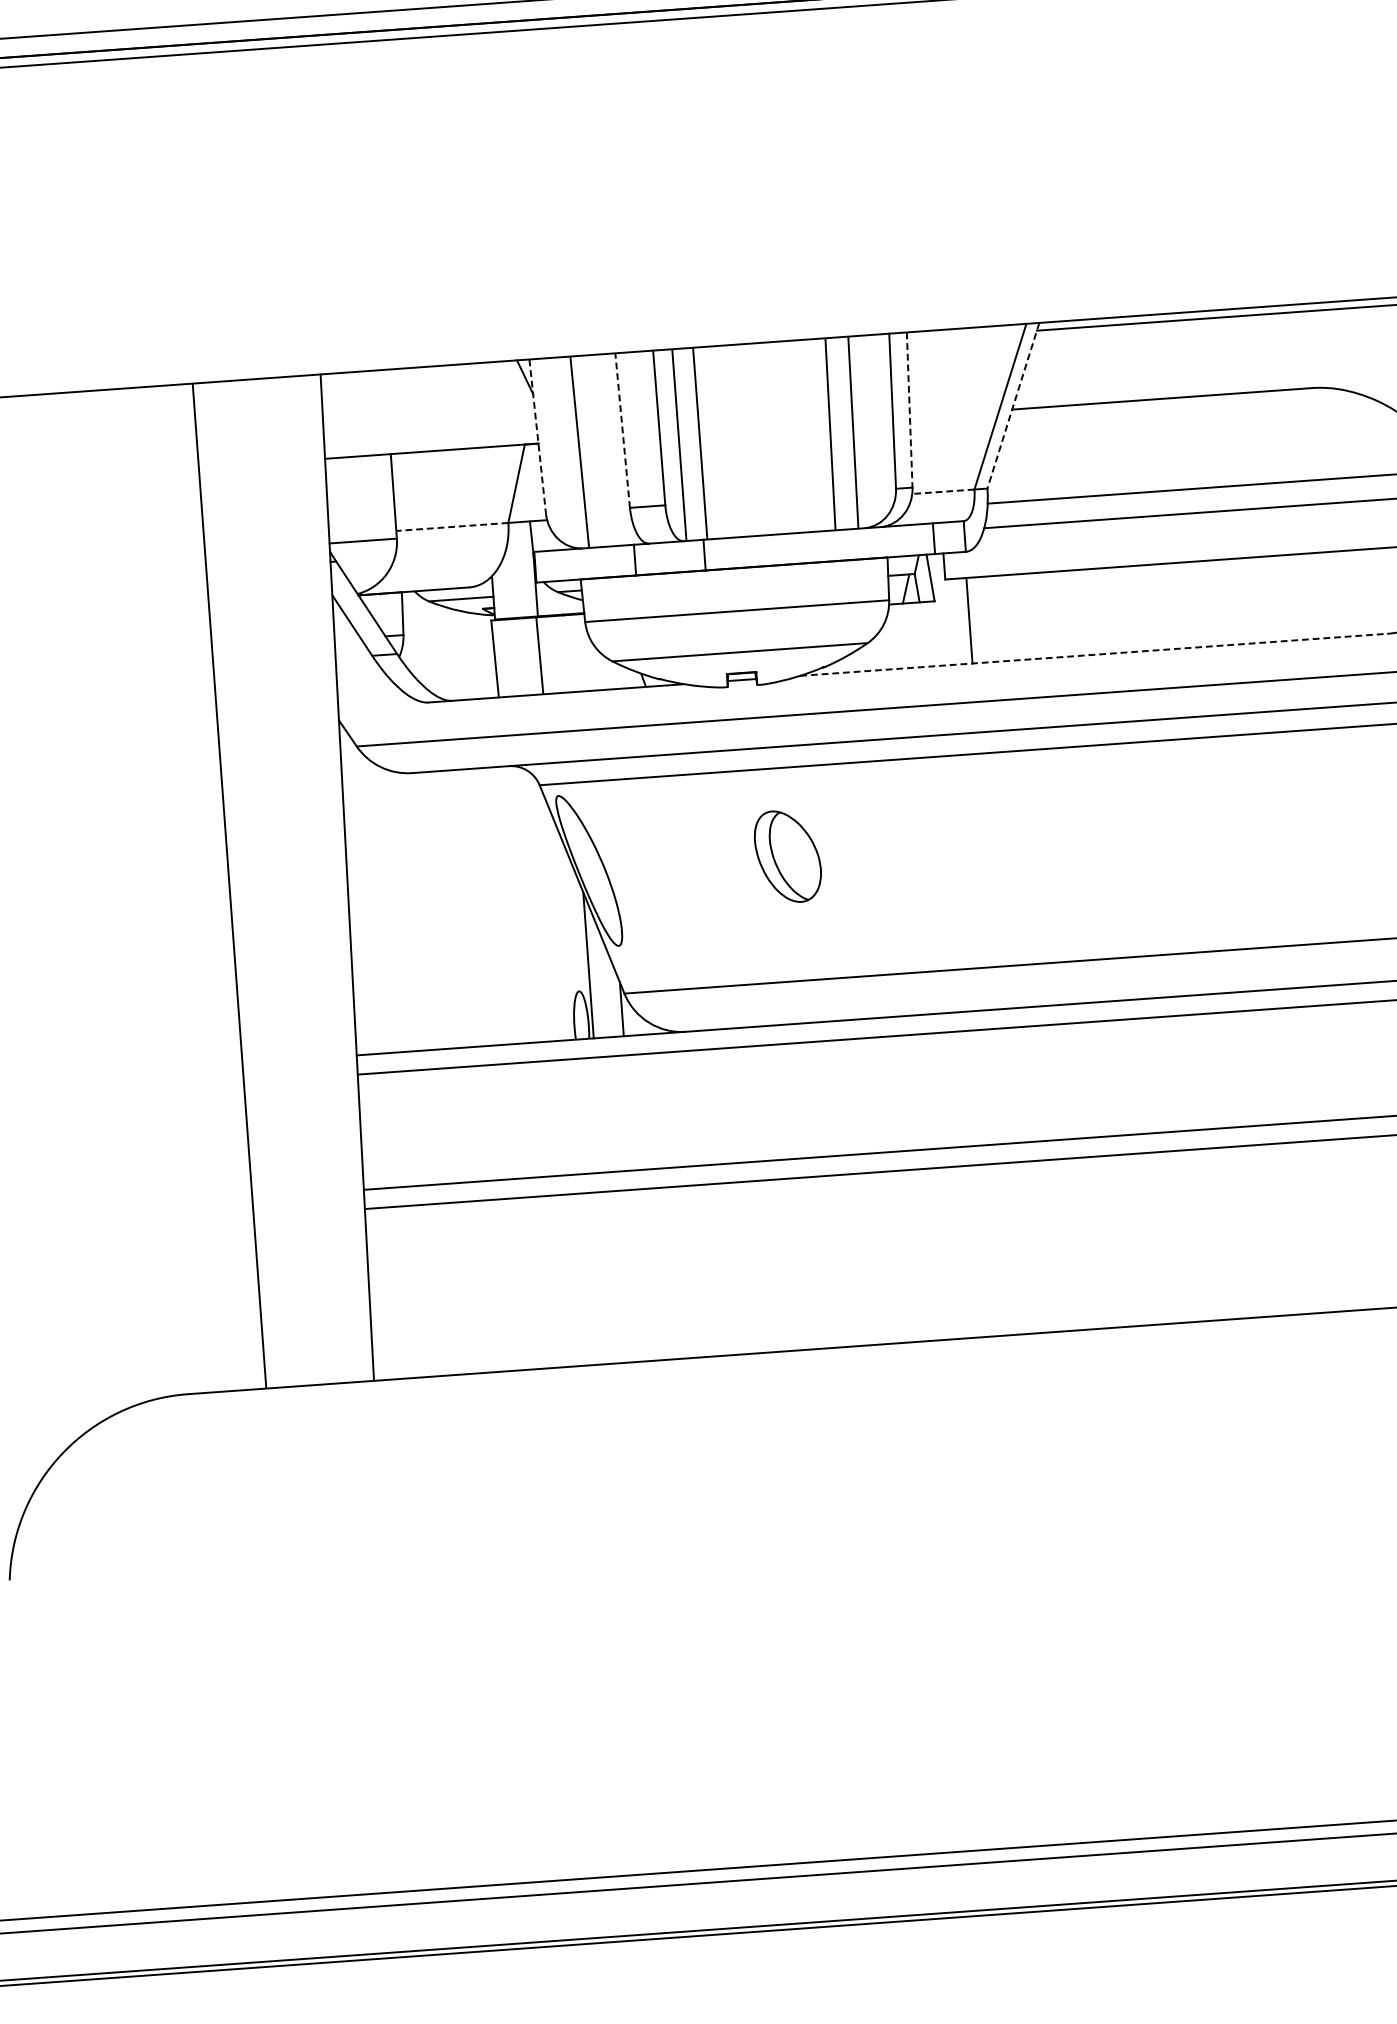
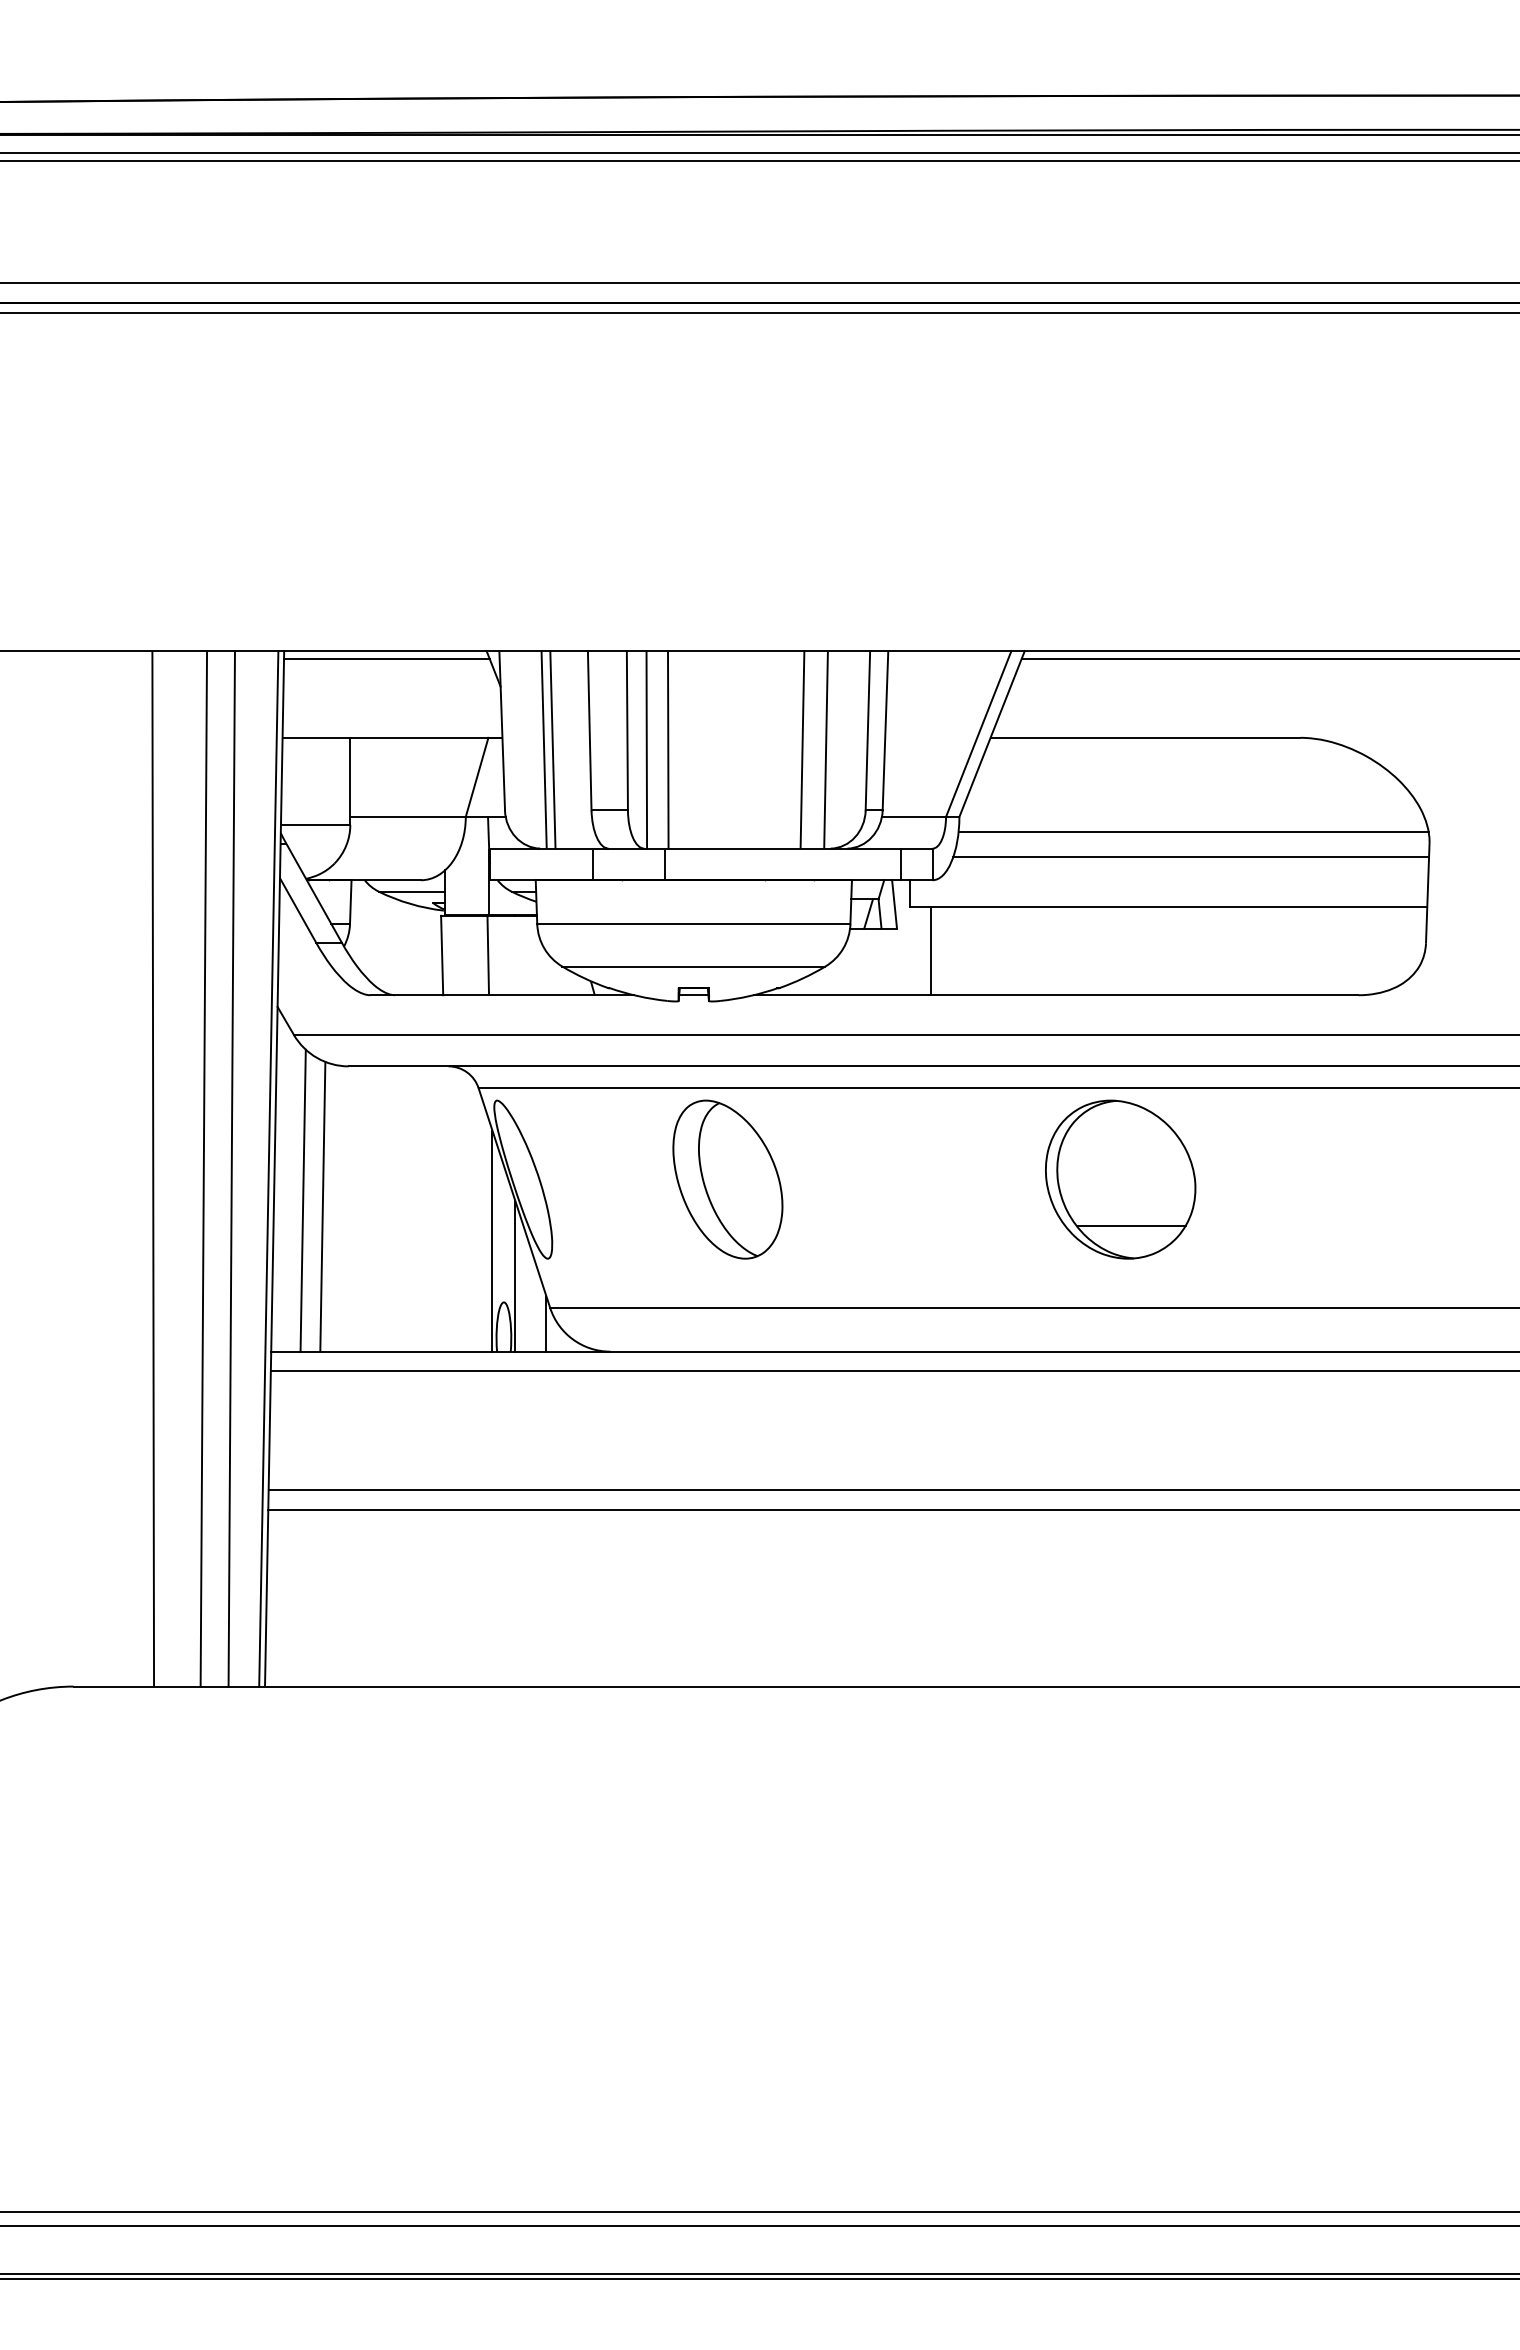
line: (420, 374) -> (386, 658), added
line: (1012, 406) -> (991, 734), dashed -> solid
line: (909, 409) -> (885, 730), dashed -> solid
line: (622, 430) -> (589, 730), dashed -> solid
line: (537, 436) -> (502, 730), dashed -> solid
line: (587, 451) -> (552, 749), added
line: (942, 492) -> (913, 817), dashed -> solid
line: (452, 527) -> (408, 817), dashed -> solid
line: (1094, 655) -> (1056, 995), dashed -> solid
part: (1169, 829) -> (1120, 1179), added
part: (787, 856) -> (727, 1179), size x1.67
line: (341, 877) -> (268, 1168), added
line: (305, 880) -> (231, 1168), added
line: (278, 882) -> (203, 1168), added
line: (376, 906) -> (302, 1200), added
line: (396, 910) -> (322, 1206), added
line: (563, 932) -> (492, 1240), added

